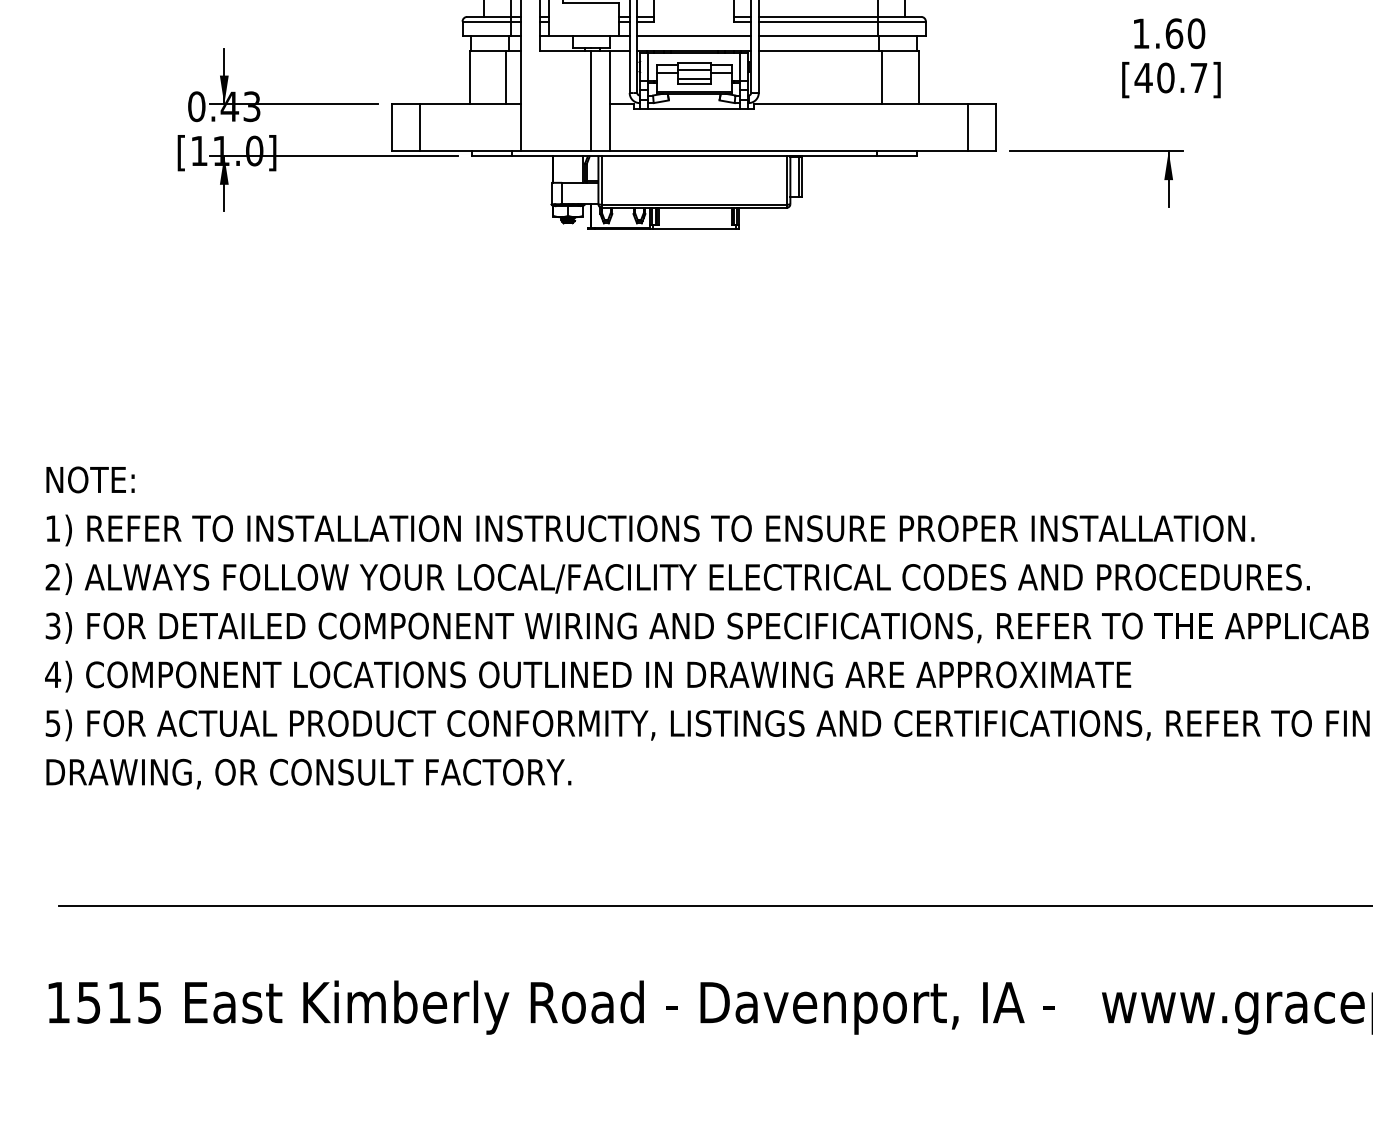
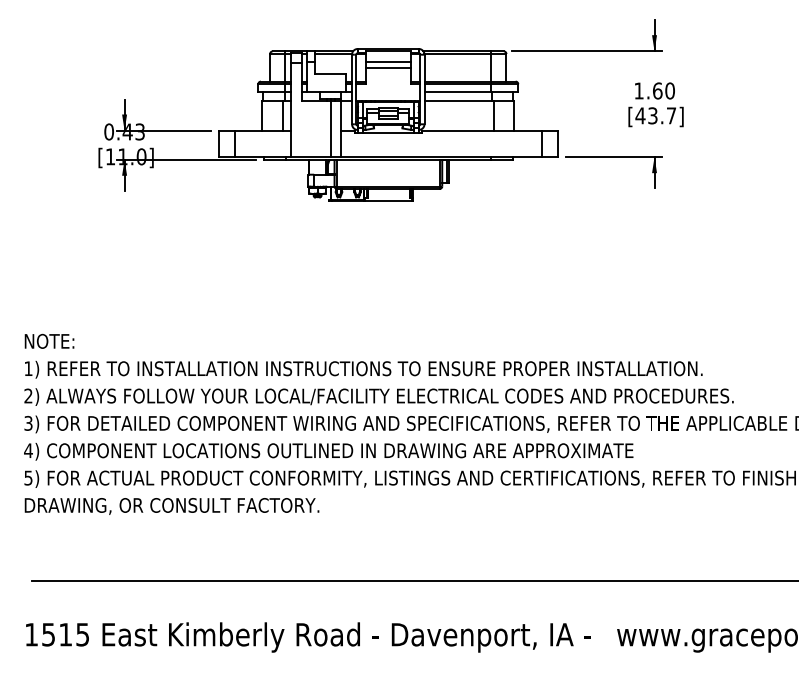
line: (694, 36) -> (388, 92), removed
text: (1165, 77) -> (652, 115), [40.7] -> [43.7]

